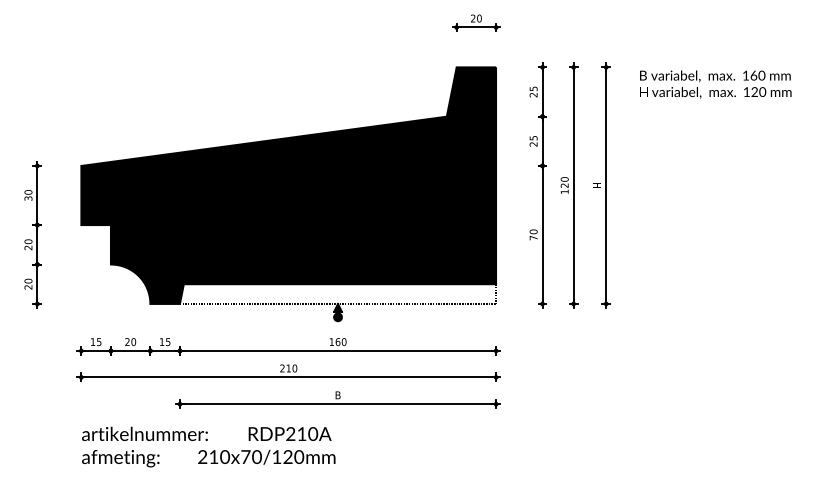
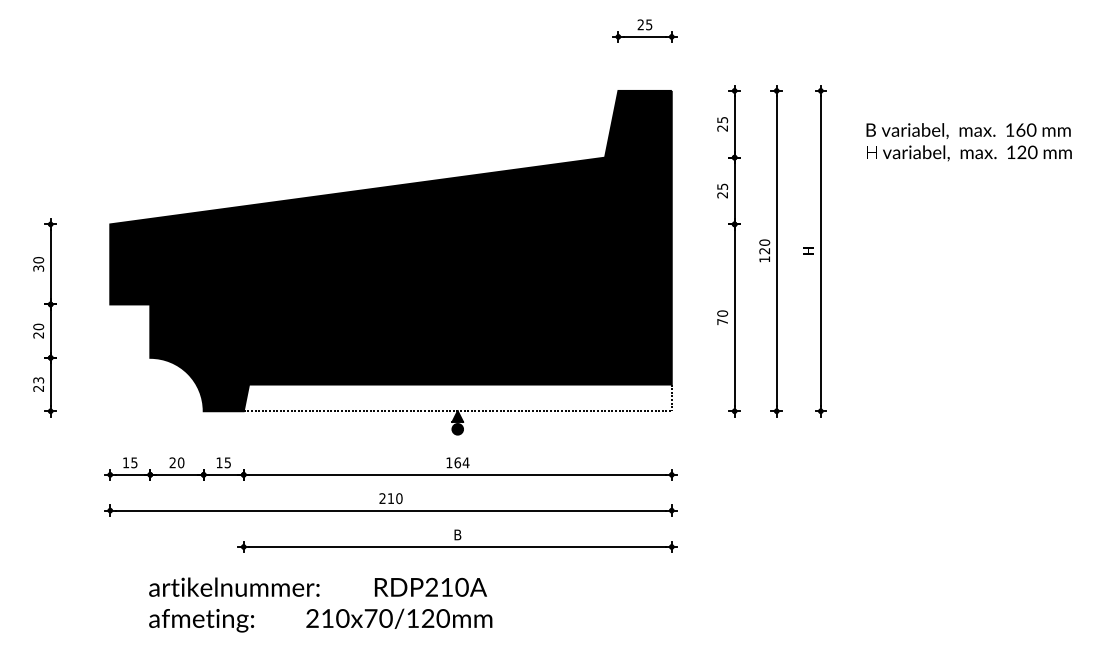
text: (479, 18) -> (649, 24), 20 -> 25
text: (715, 84) -> (968, 142), moved
text: (28, 281) -> (38, 380), 20 -> 23
text: (343, 341) -> (465, 462), 160 -> 164
text: (208, 446) -> (320, 604), moved

